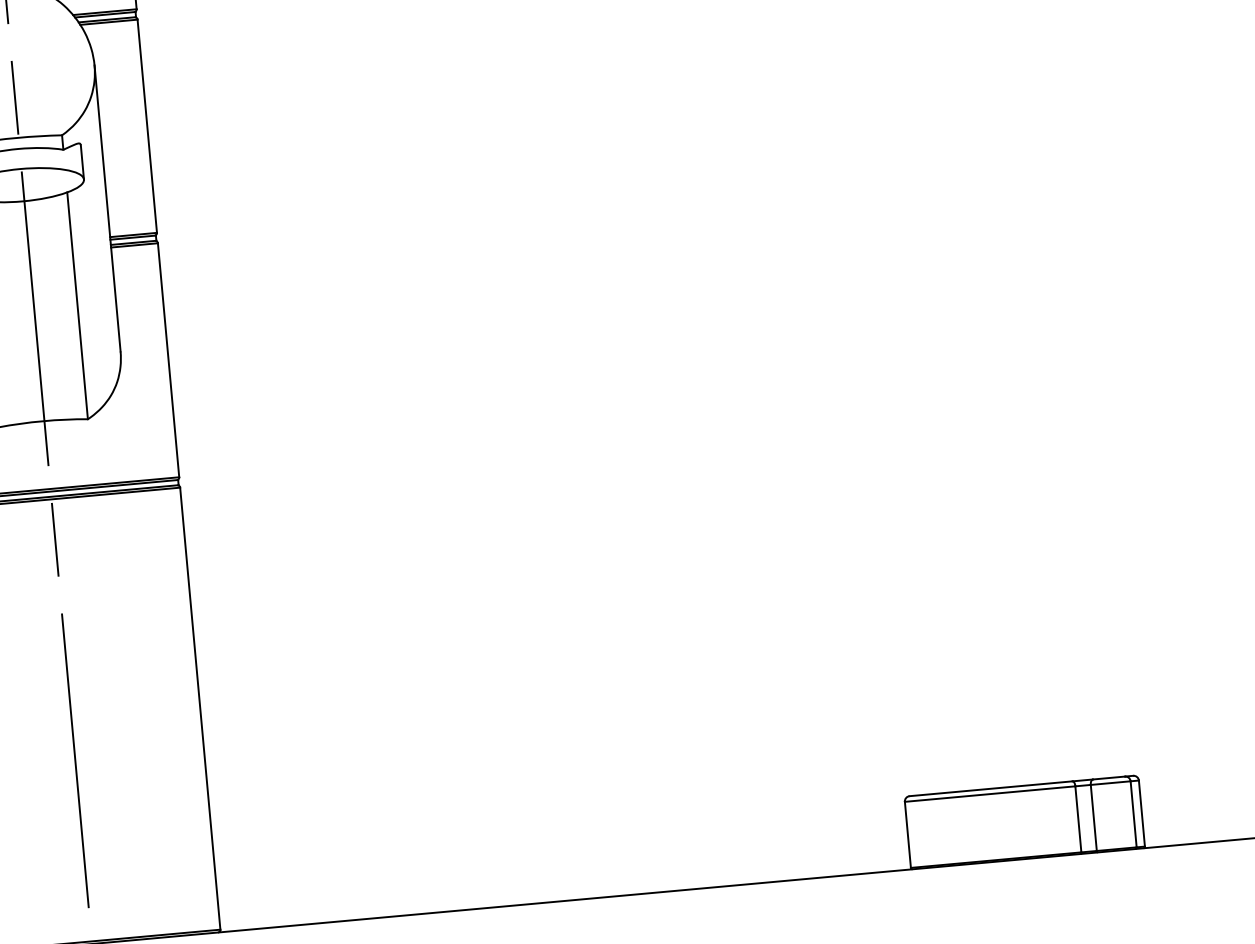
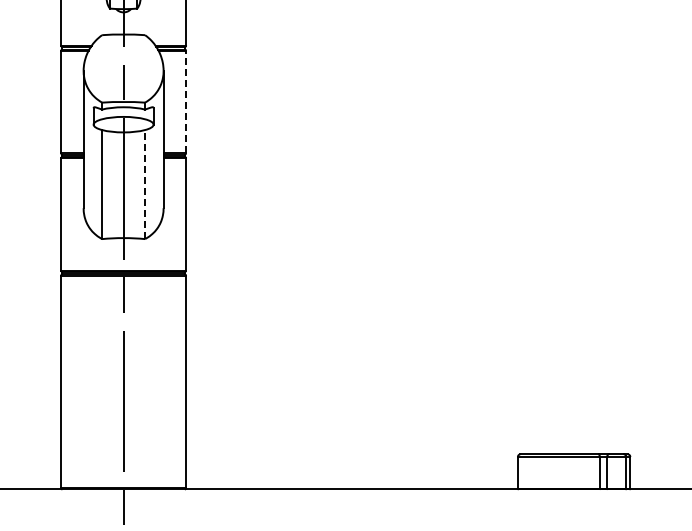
line: (147, 125) -> (186, 101), solid -> dashed
line: (78, 305) -> (145, 184), solid -> dashed

